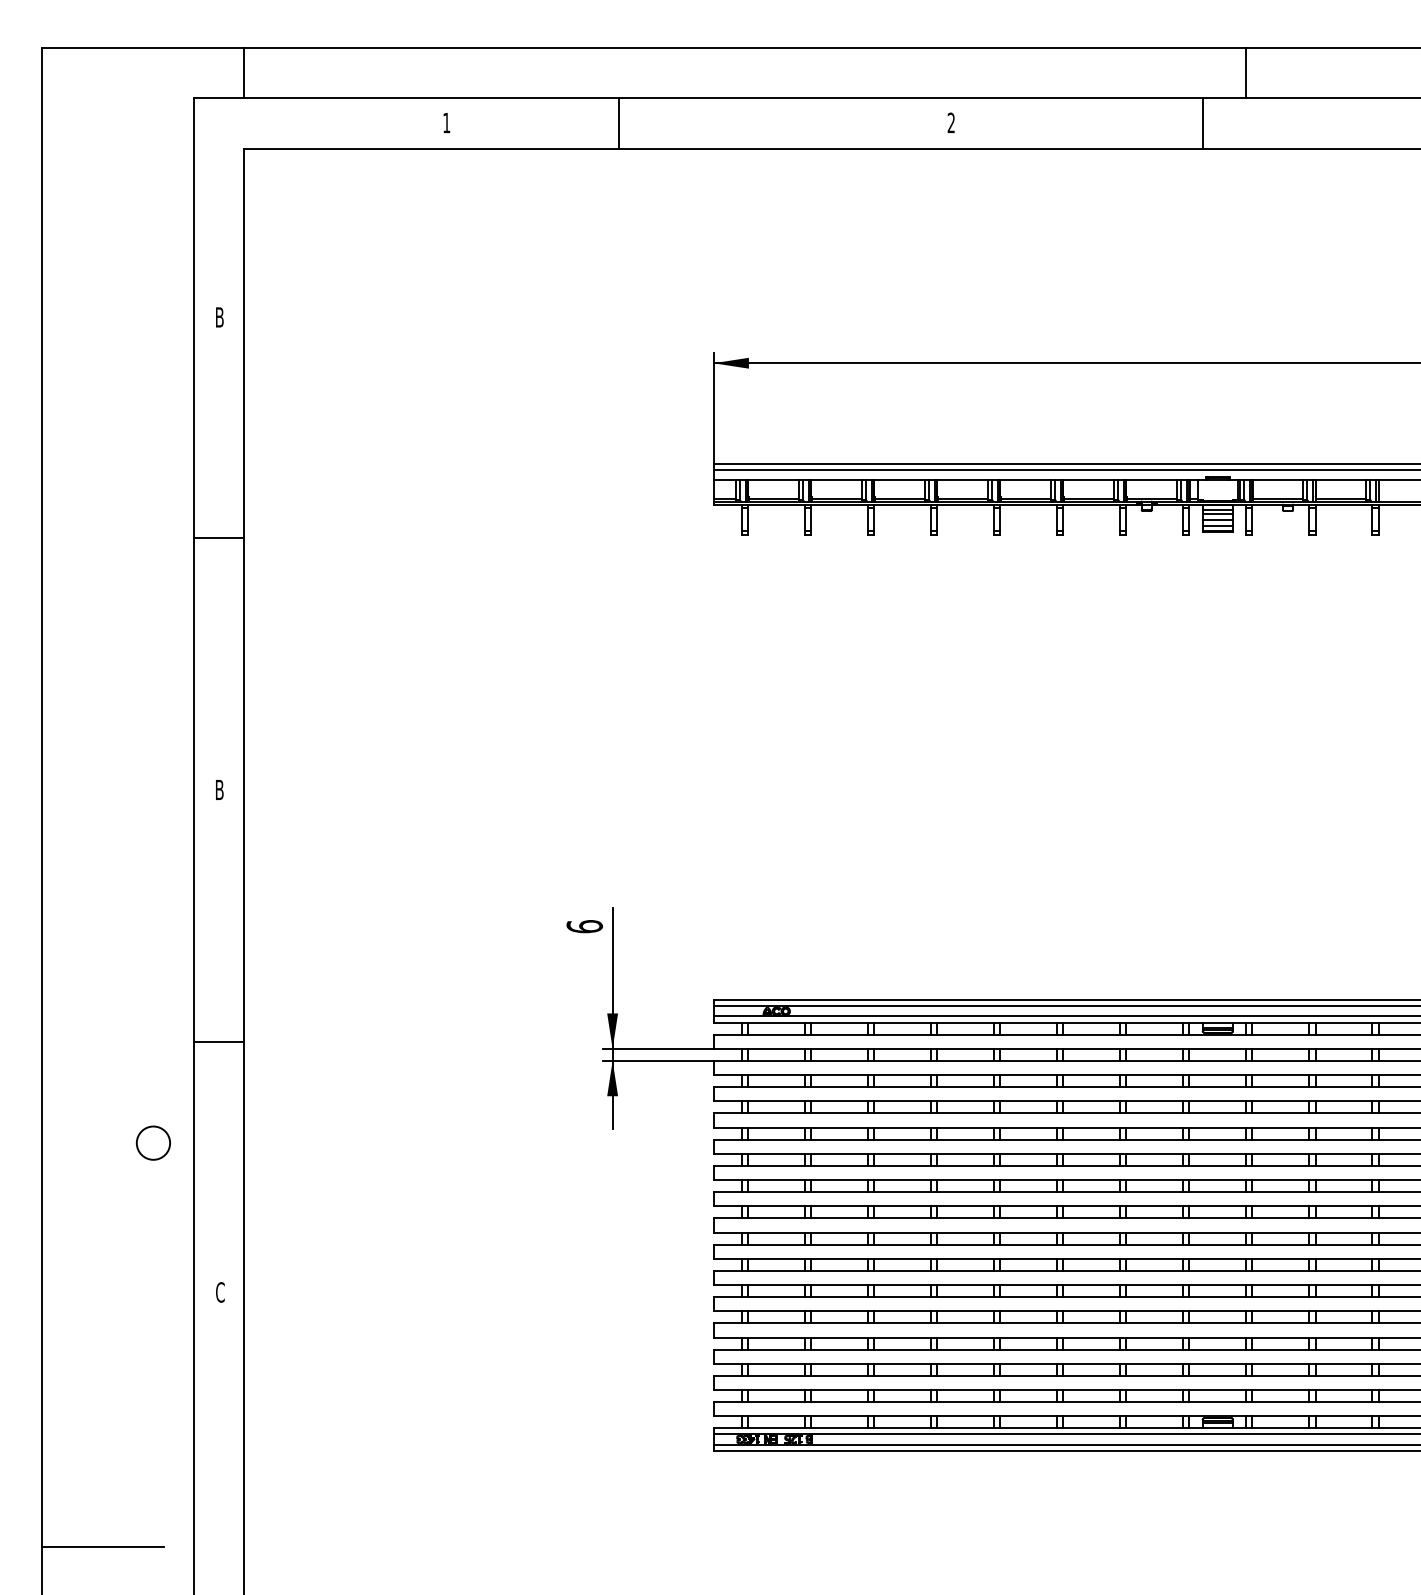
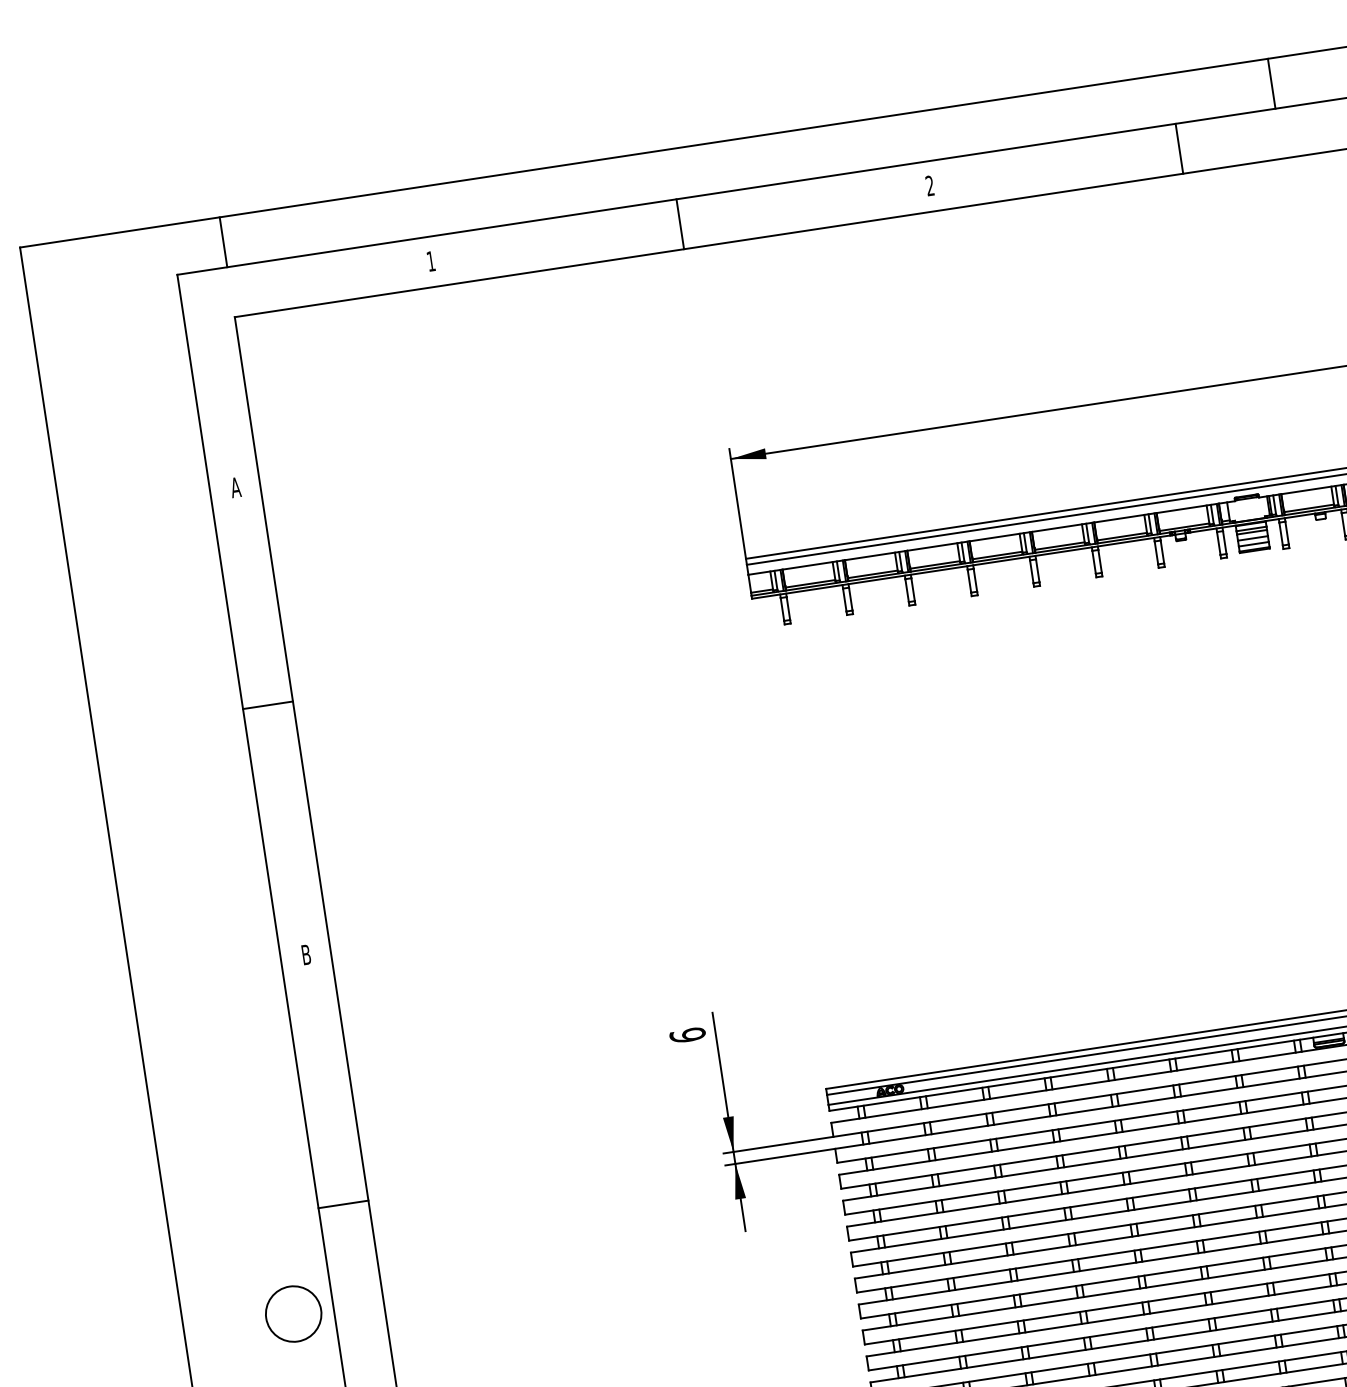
line: (1246, 72) -> (1271, 83), moved
line: (618, 123) -> (680, 224), moved
text: (219, 317) -> (235, 487), B -> A
circle: (153, 1142) -> (293, 1313), size x1.67

